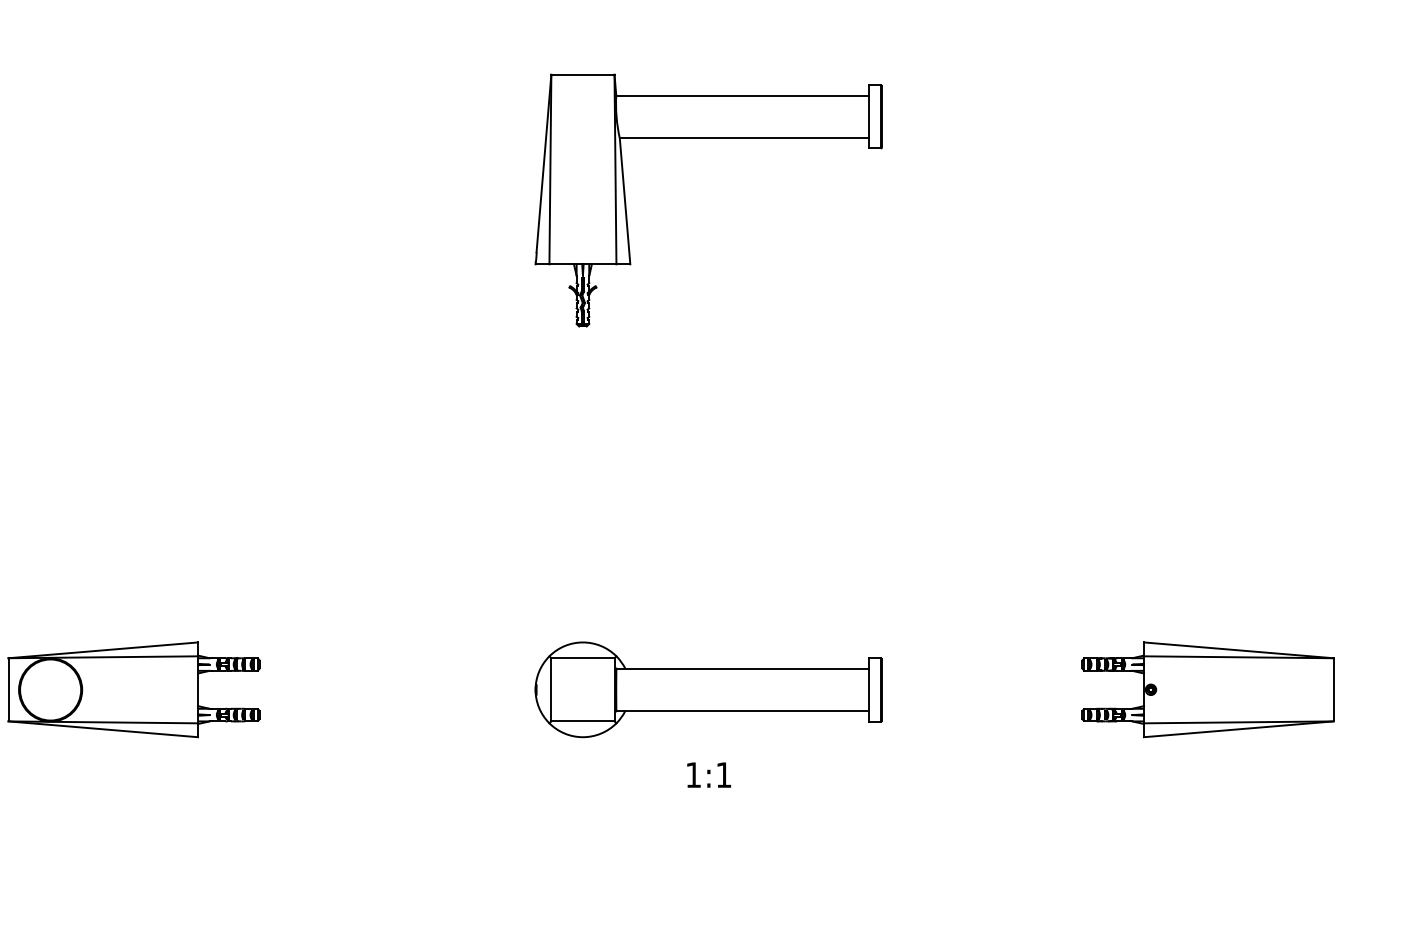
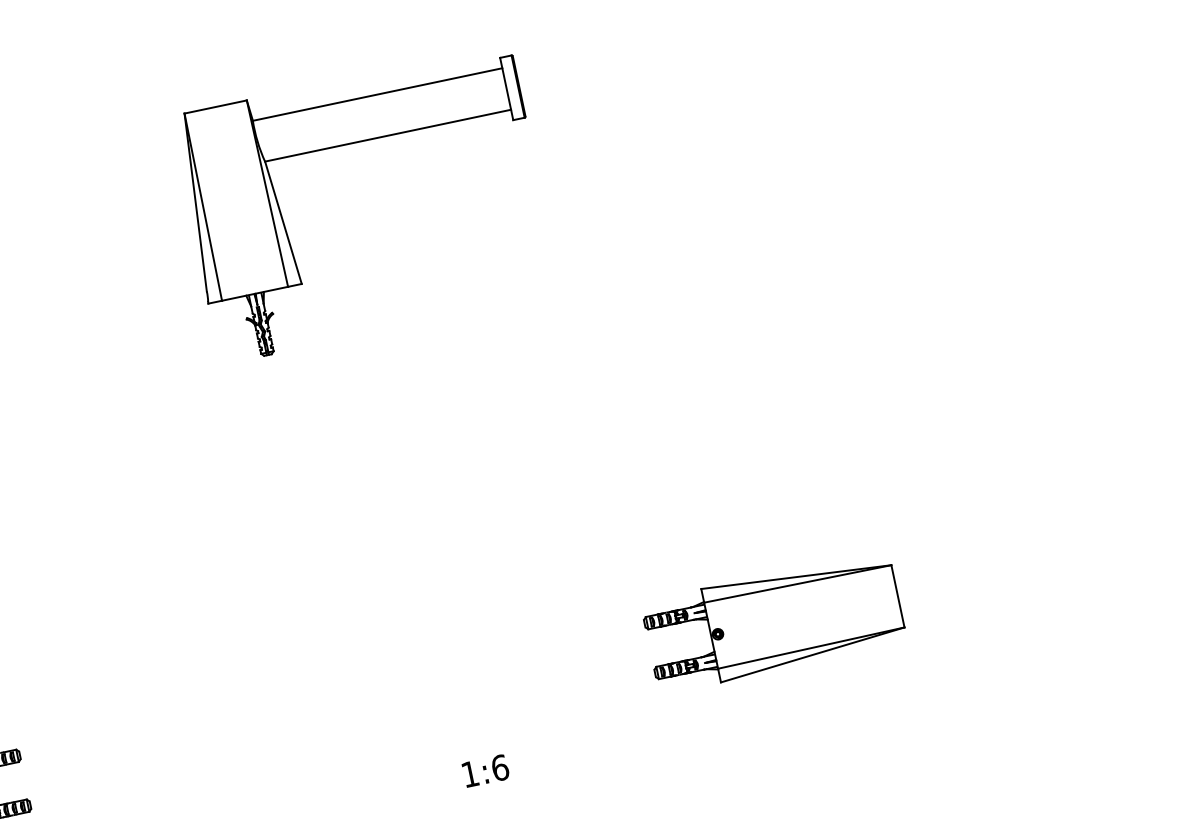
part: (708, 689) -> (467, 686), removed
part: (1207, 689) -> (773, 622), moved
text: (723, 775) -> (499, 768), 1:1 -> 1:6

